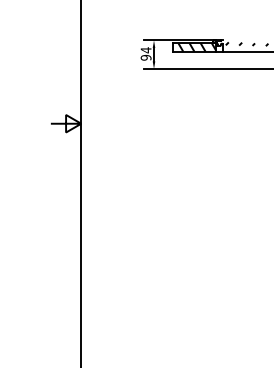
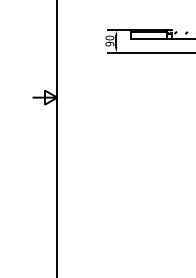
hatch: (196, 47) -> (150, 35), removed
text: (145, 50) -> (109, 38), 94 -> 90

